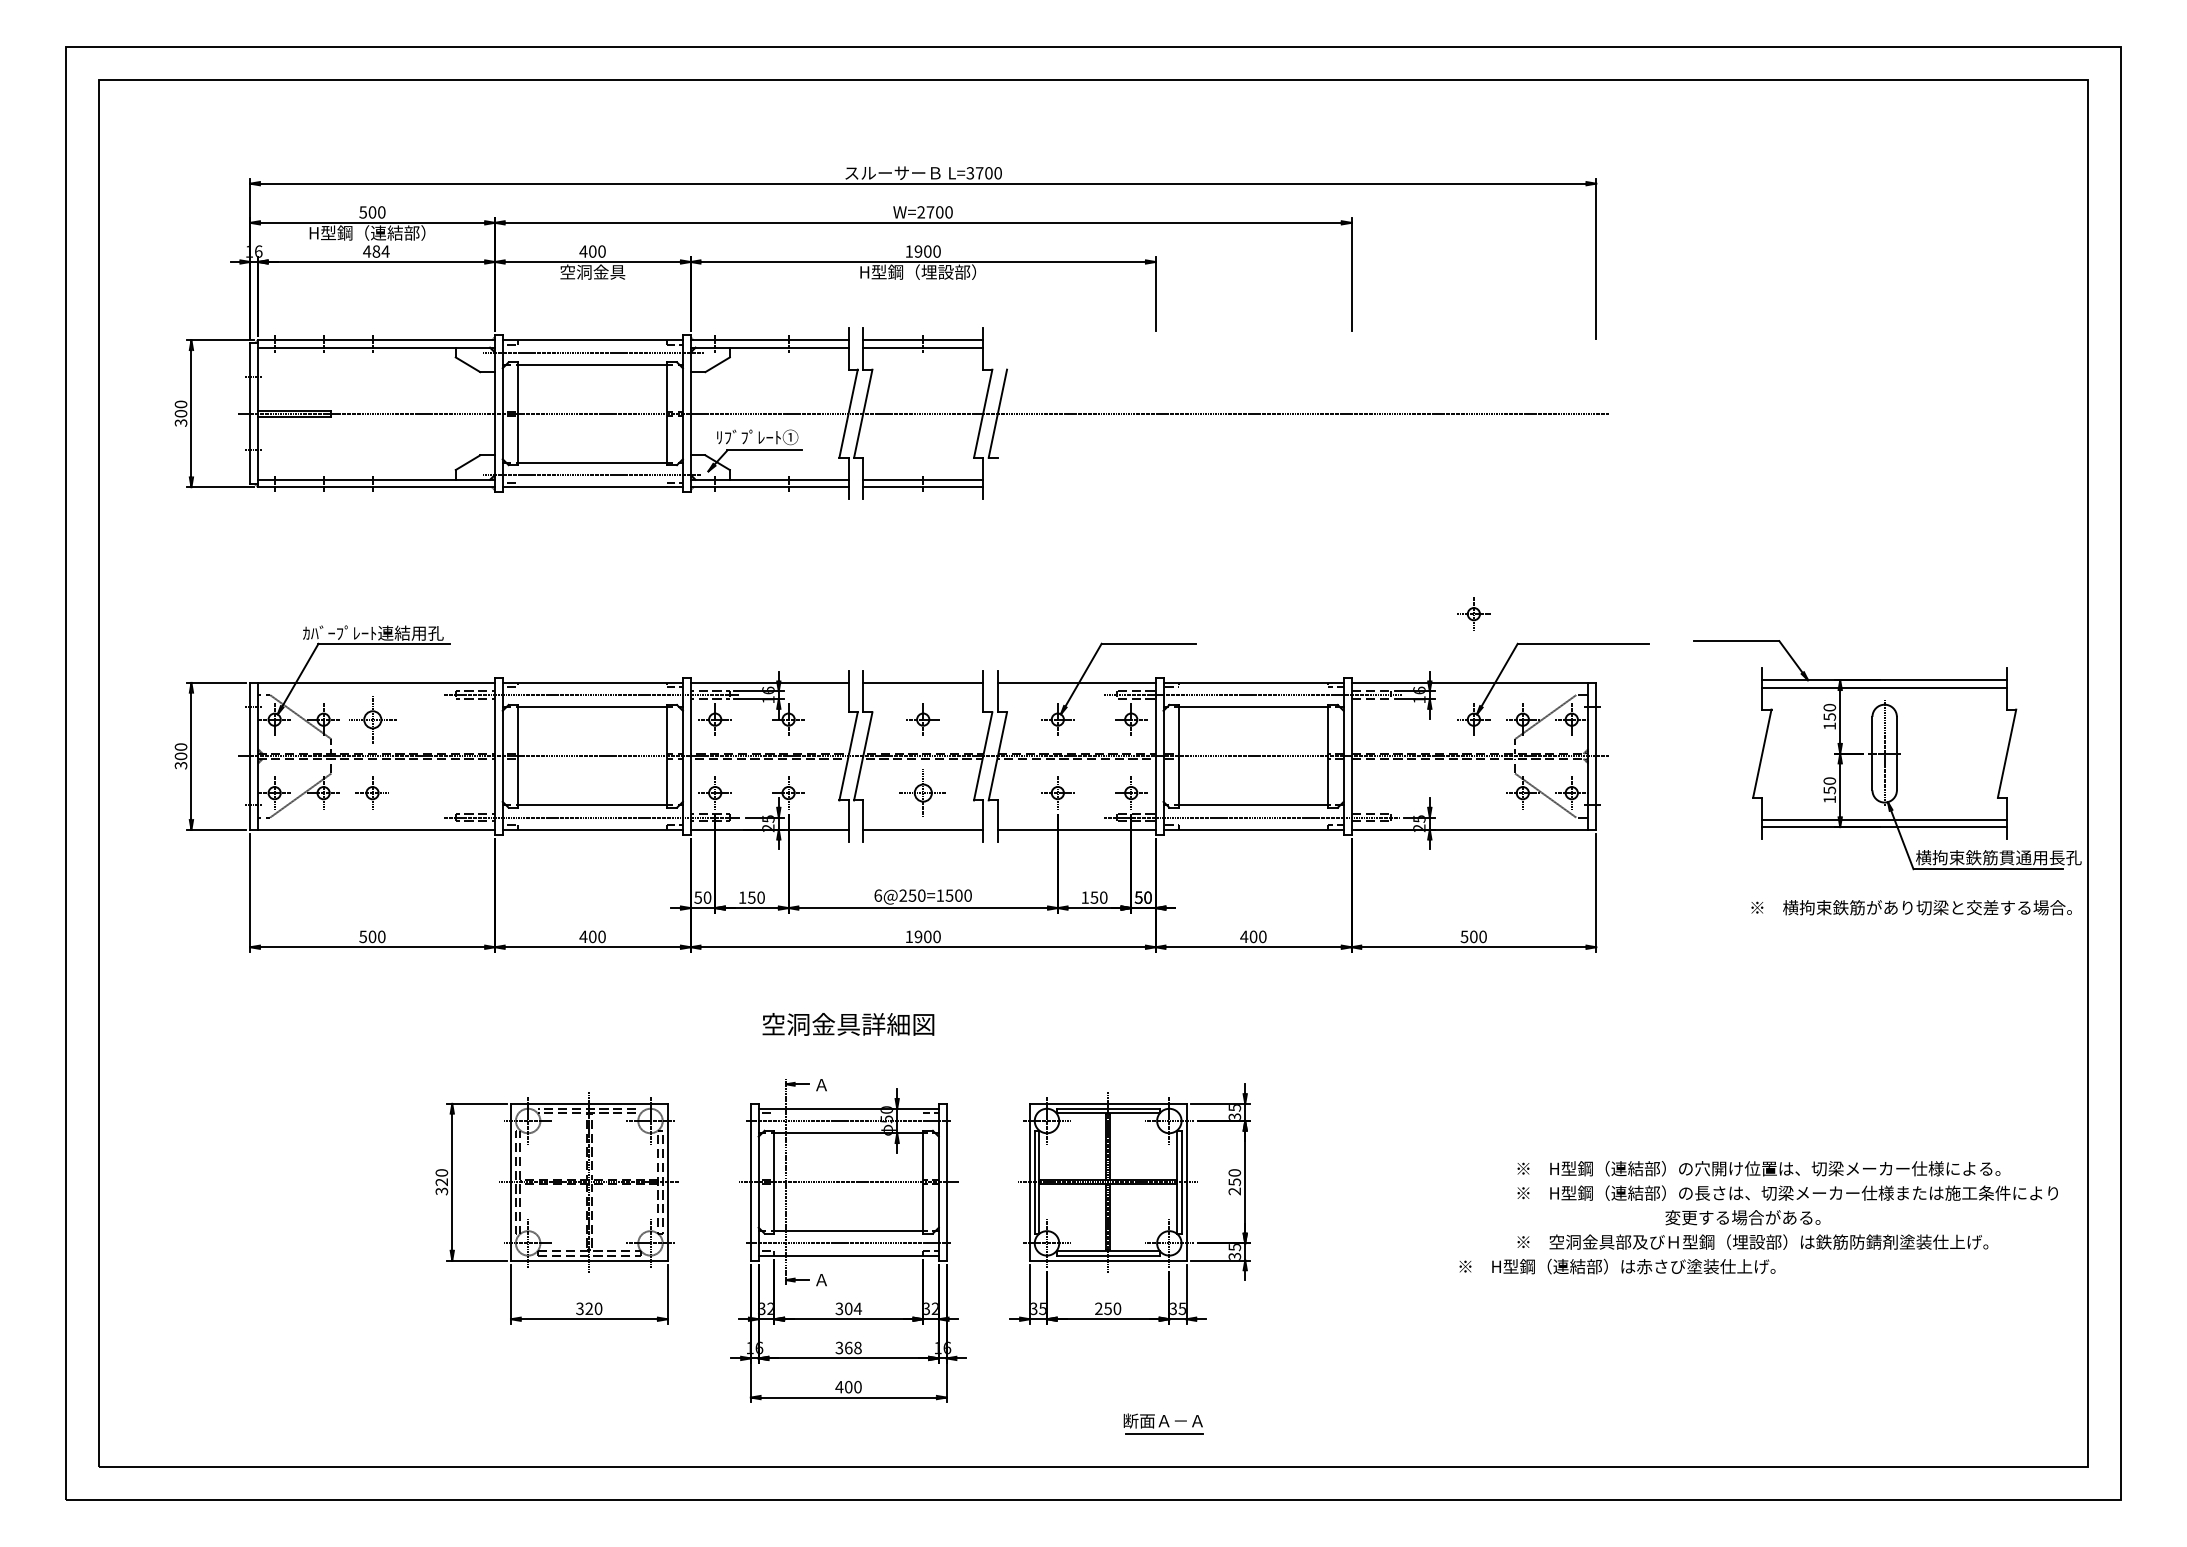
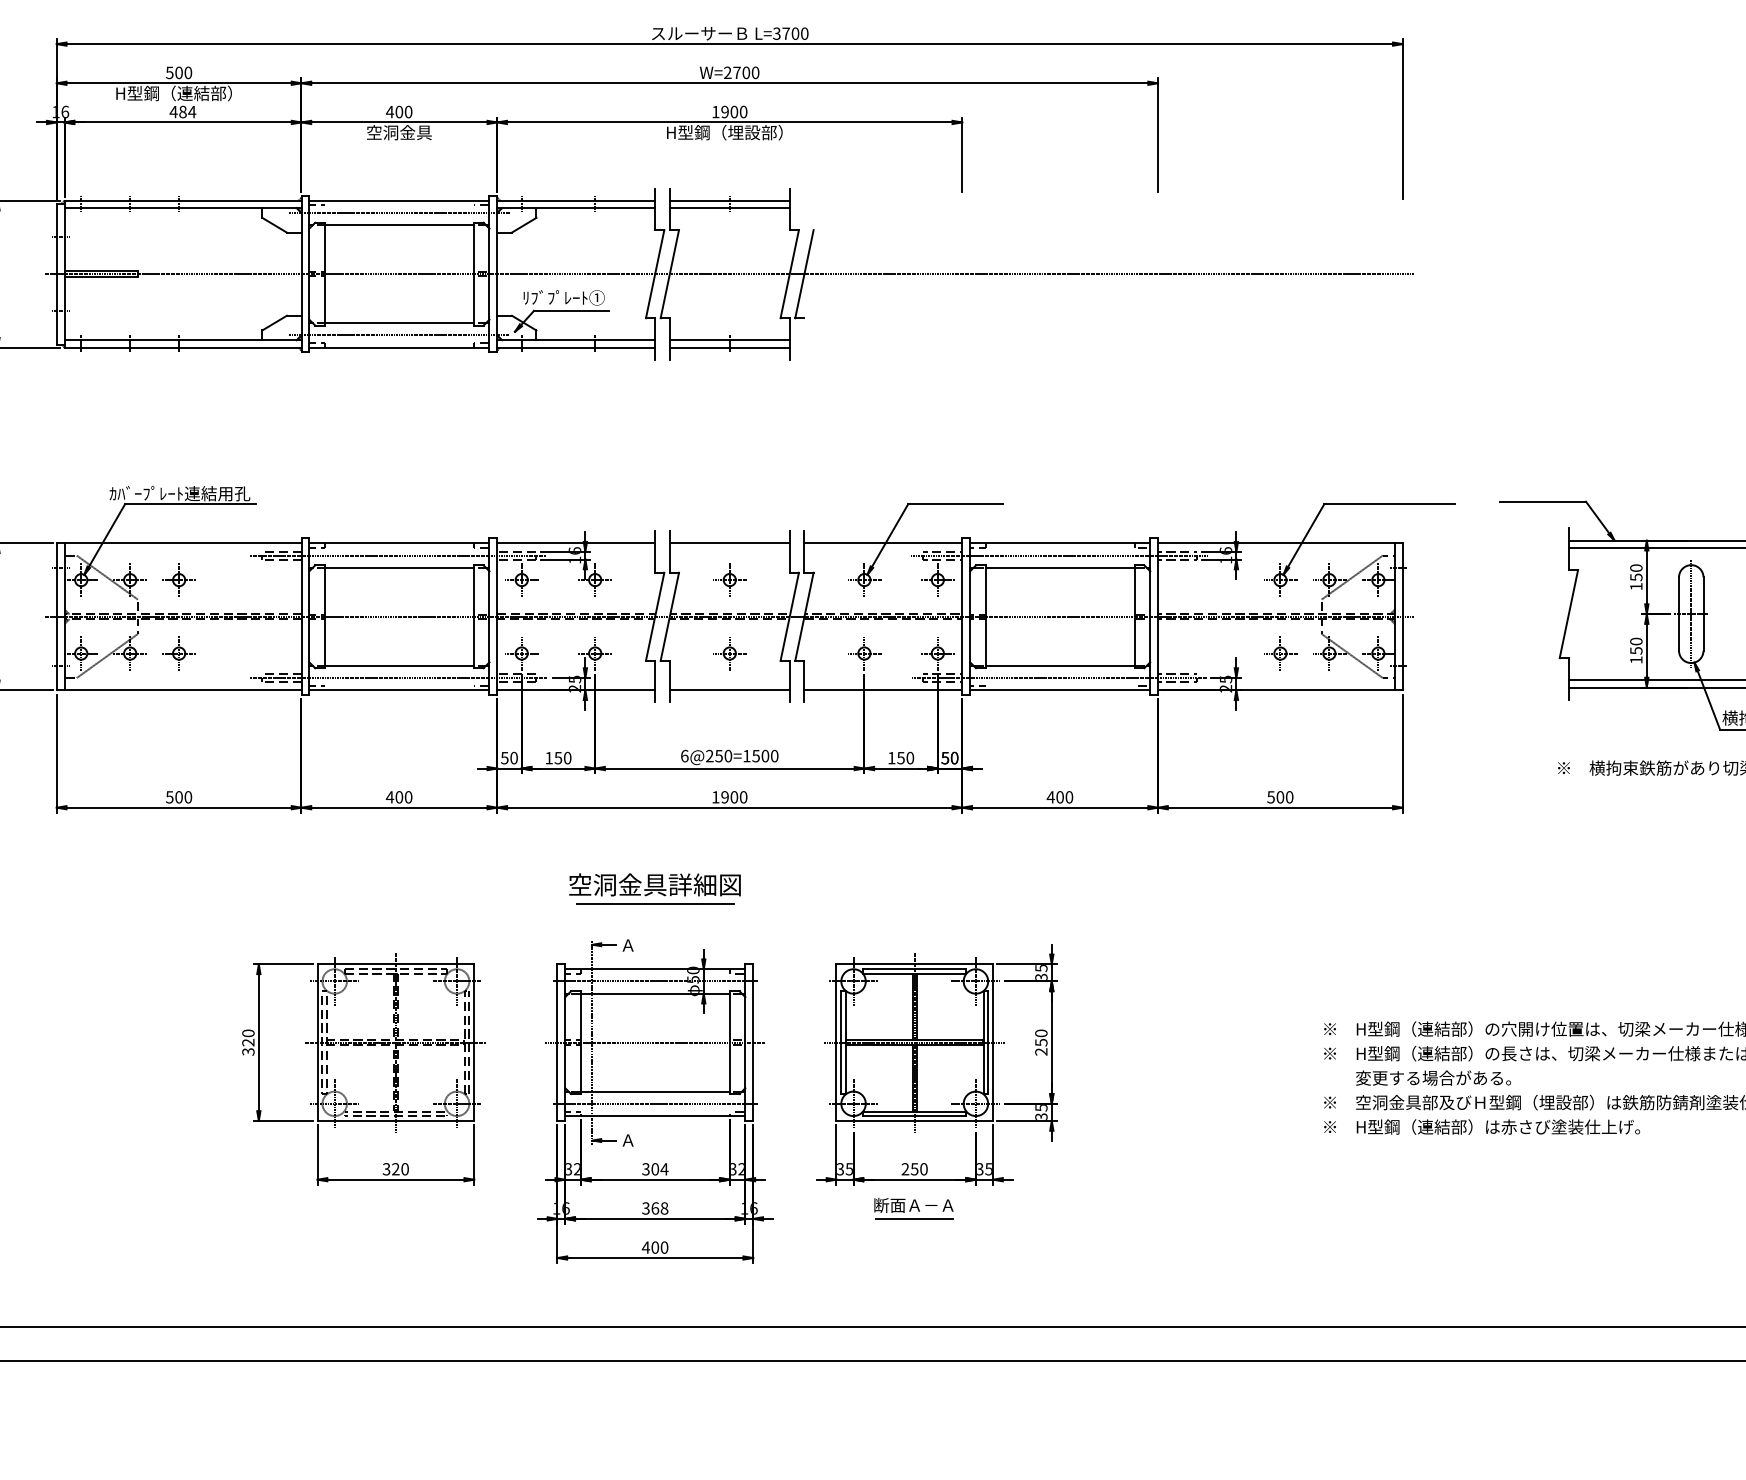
part: (1473, 613) -> (1280, 652), moved
part: (371, 719) -> (178, 579), size x0.71
part: (922, 792) -> (729, 652), size x0.71
line: (848, 1043) -> (655, 903), added
text: (1742, 1217) -> (1433, 1077), moved
text: (1617, 1266) -> (1482, 1126), moved
part: (1163, 1423) -> (914, 1207), moved

